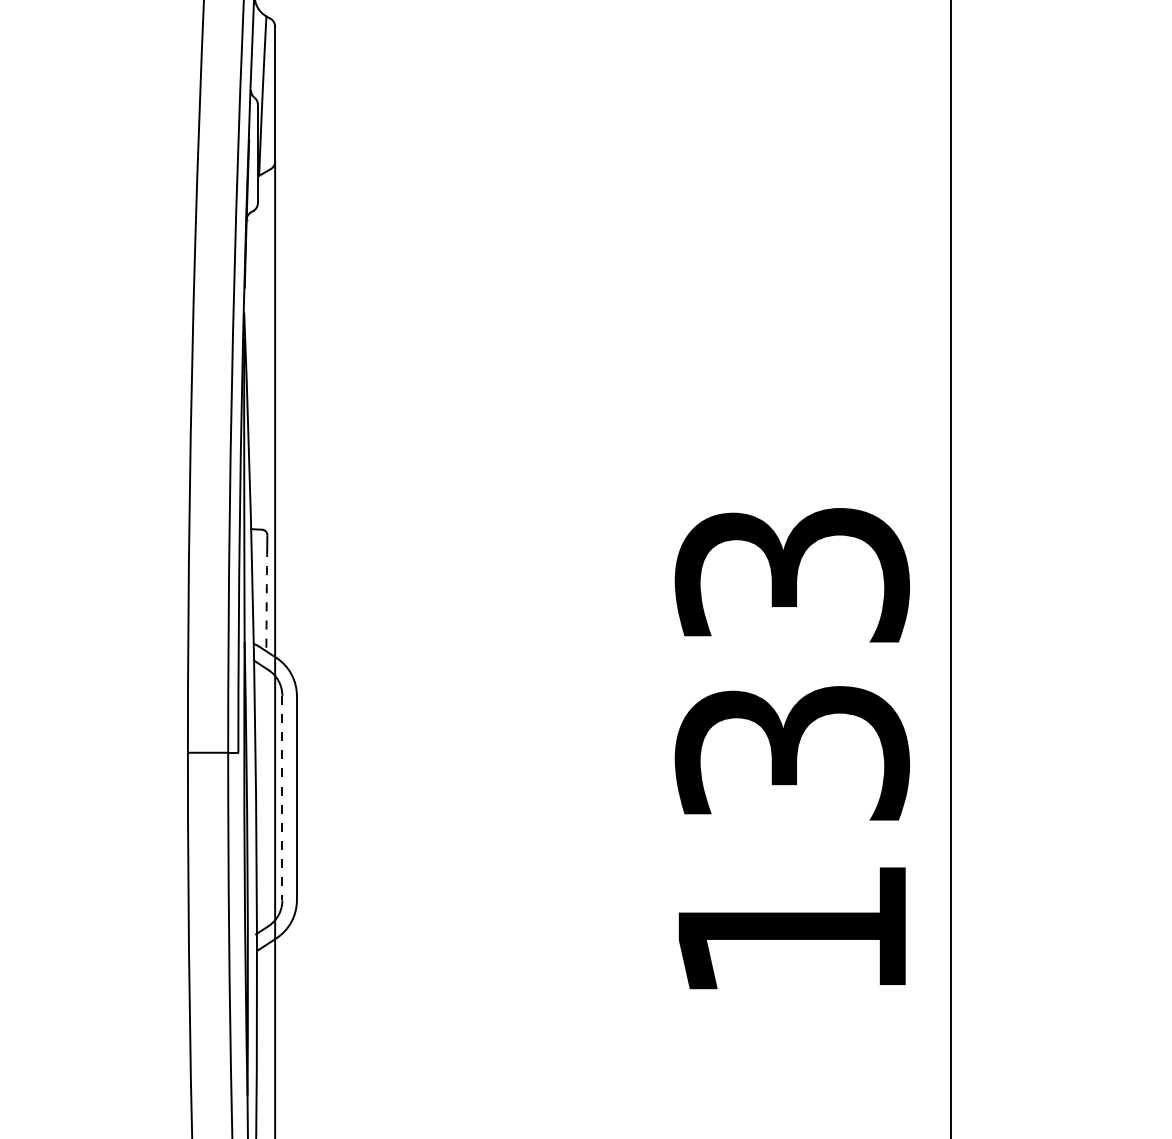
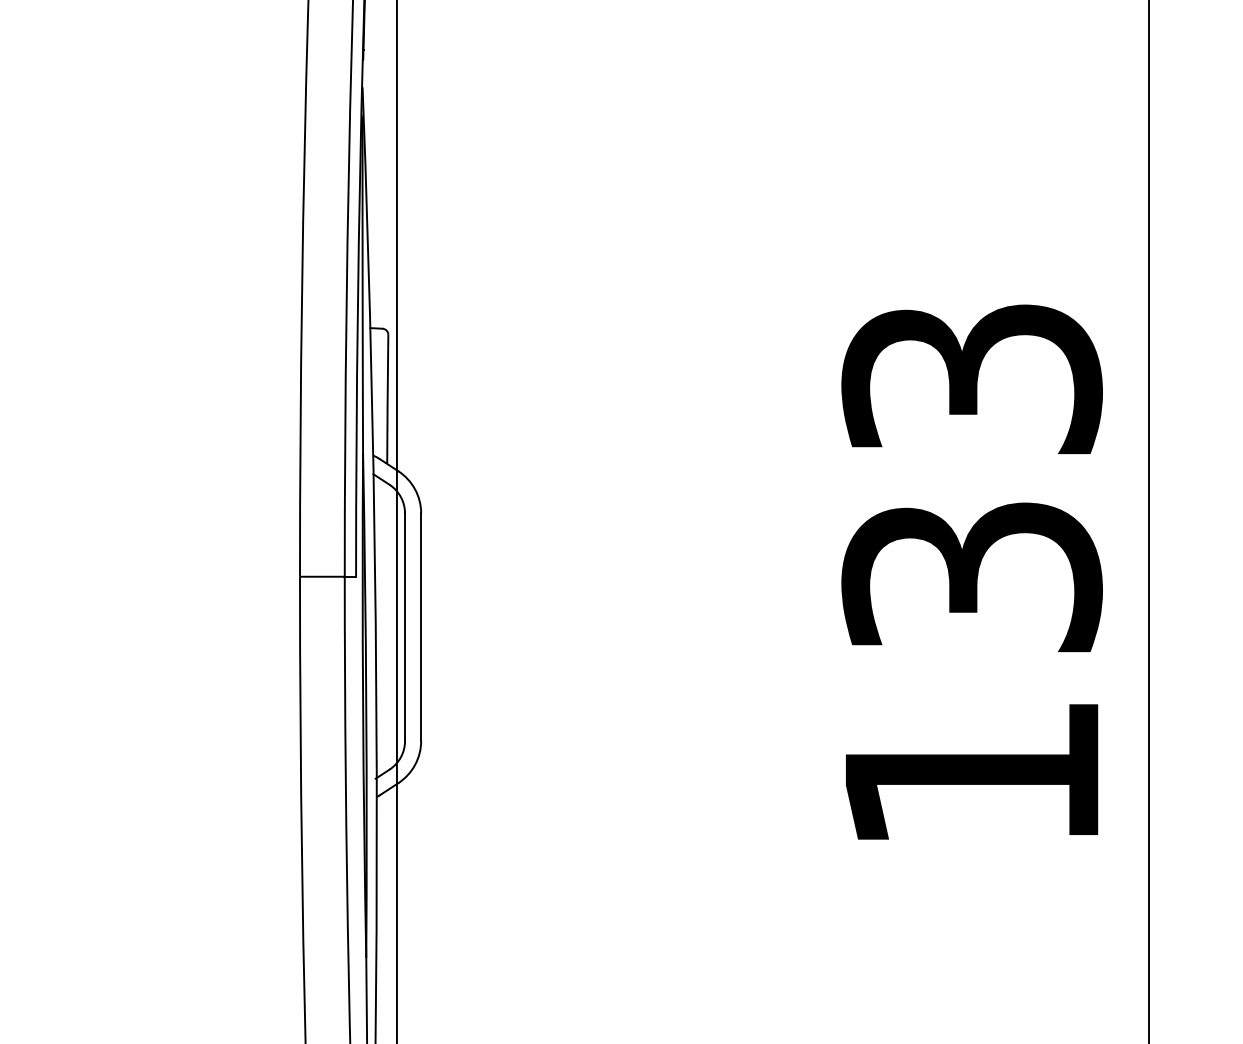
arc: (266, 599) -> (387, 406), dashed -> solid
line: (282, 798) -> (405, 627), dashed -> solid

